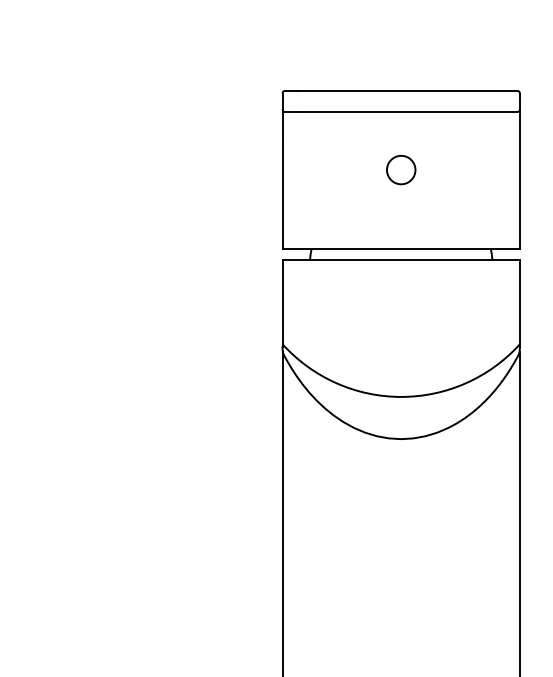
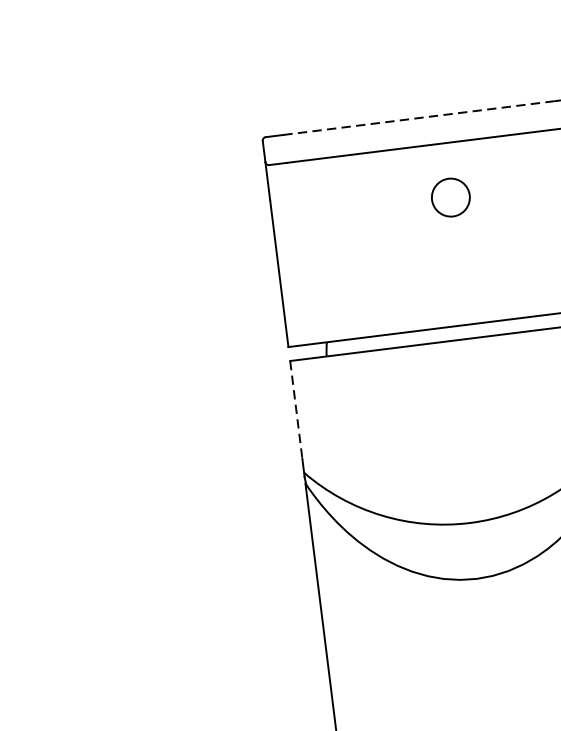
line: (401, 90) -> (419, 117), solid -> dashed
circle: (401, 169) -> (451, 196), moved
line: (282, 296) -> (296, 409), solid -> dashed

